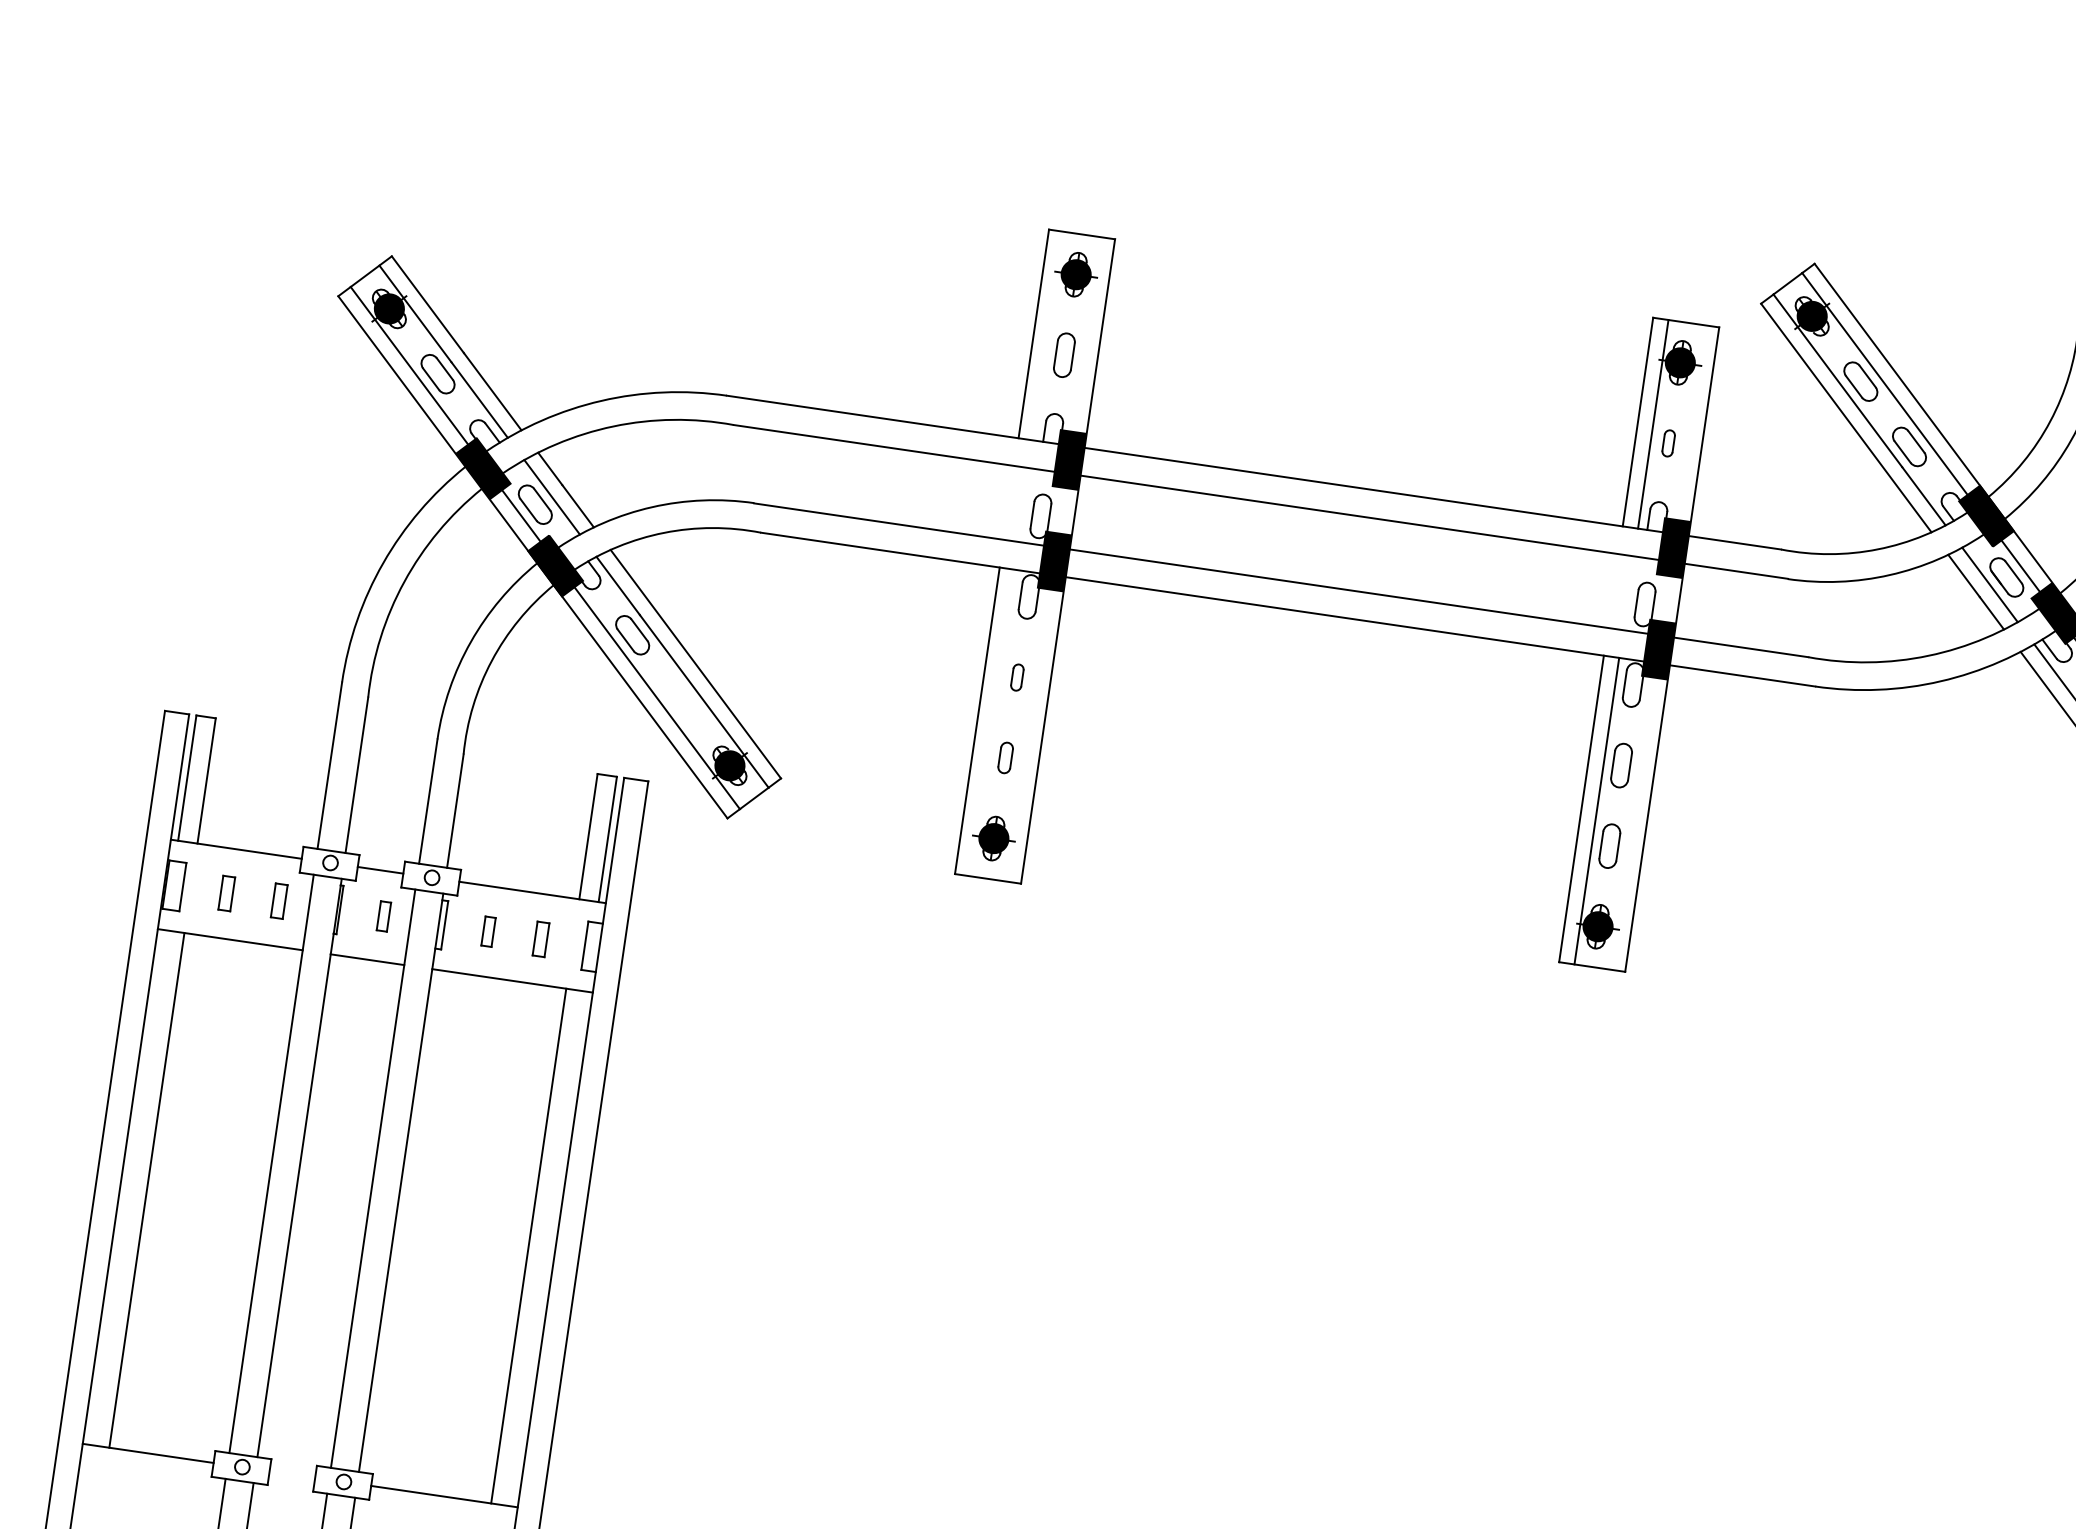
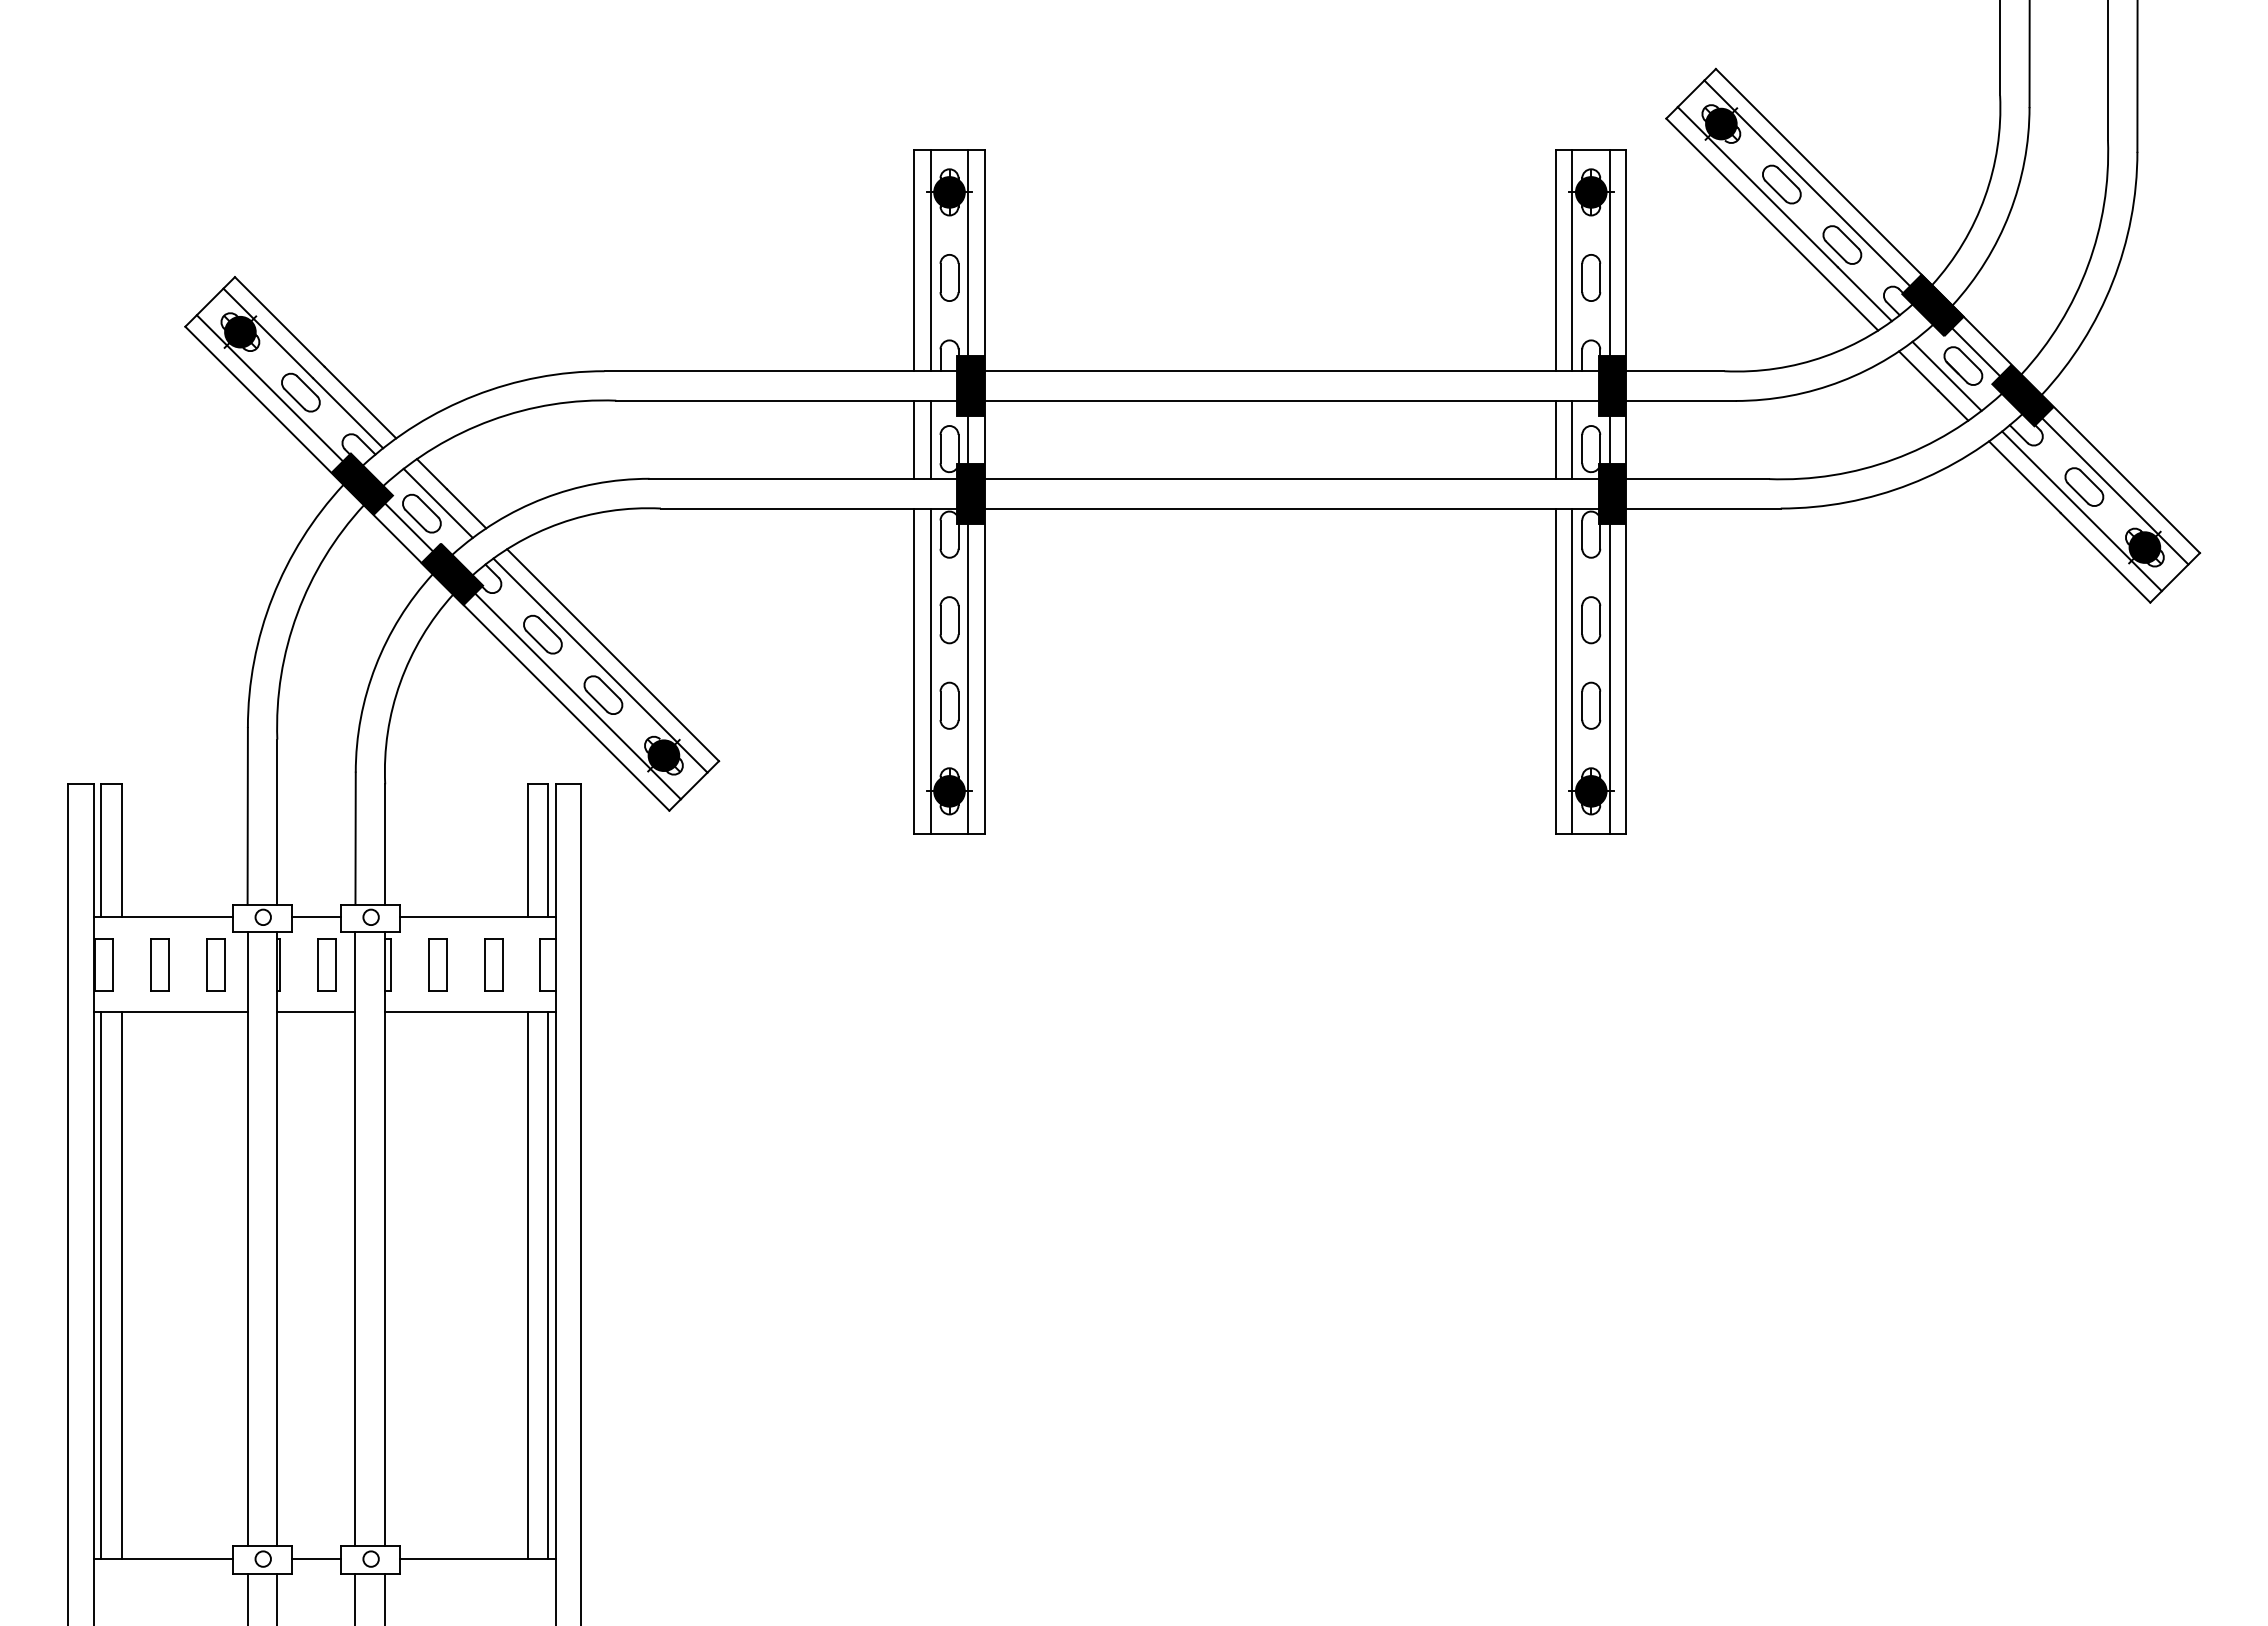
line: (1085, 333) -> (968, 252), added
line: (1048, 336) -> (930, 260), added
line: (1690, 422) -> (1610, 252), added
part: (1668, 443) -> (1591, 277), size x1.67
line: (1009, 502) -> (914, 439), added
line: (1024, 504) -> (930, 439), added
line: (1060, 509) -> (968, 439), added
line: (1613, 590) -> (1556, 439), added
line: (1628, 592) -> (1572, 439), added
line: (1664, 598) -> (1610, 439), added
part: (1017, 677) -> (949, 620), size x1.67
part: (681, 699) -> (603, 694), added
line: (992, 723) -> (930, 671), added
line: (1027, 734) -> (968, 678), added
part: (1005, 757) -> (949, 705), size x1.43
line: (1631, 823) -> (1610, 678), added
part: (226, 893) -> (159, 964), size x1.43
part: (279, 900) -> (215, 964), size x1.43
part: (383, 916) -> (326, 964), size x1.67
part: (488, 931) -> (437, 964), size x1.67
part: (540, 938) -> (493, 964), size x1.43
line: (127, 1187) -> (101, 1285), added
line: (548, 1248) -> (548, 1285), added
line: (292, 1474) -> (316, 1559), added

